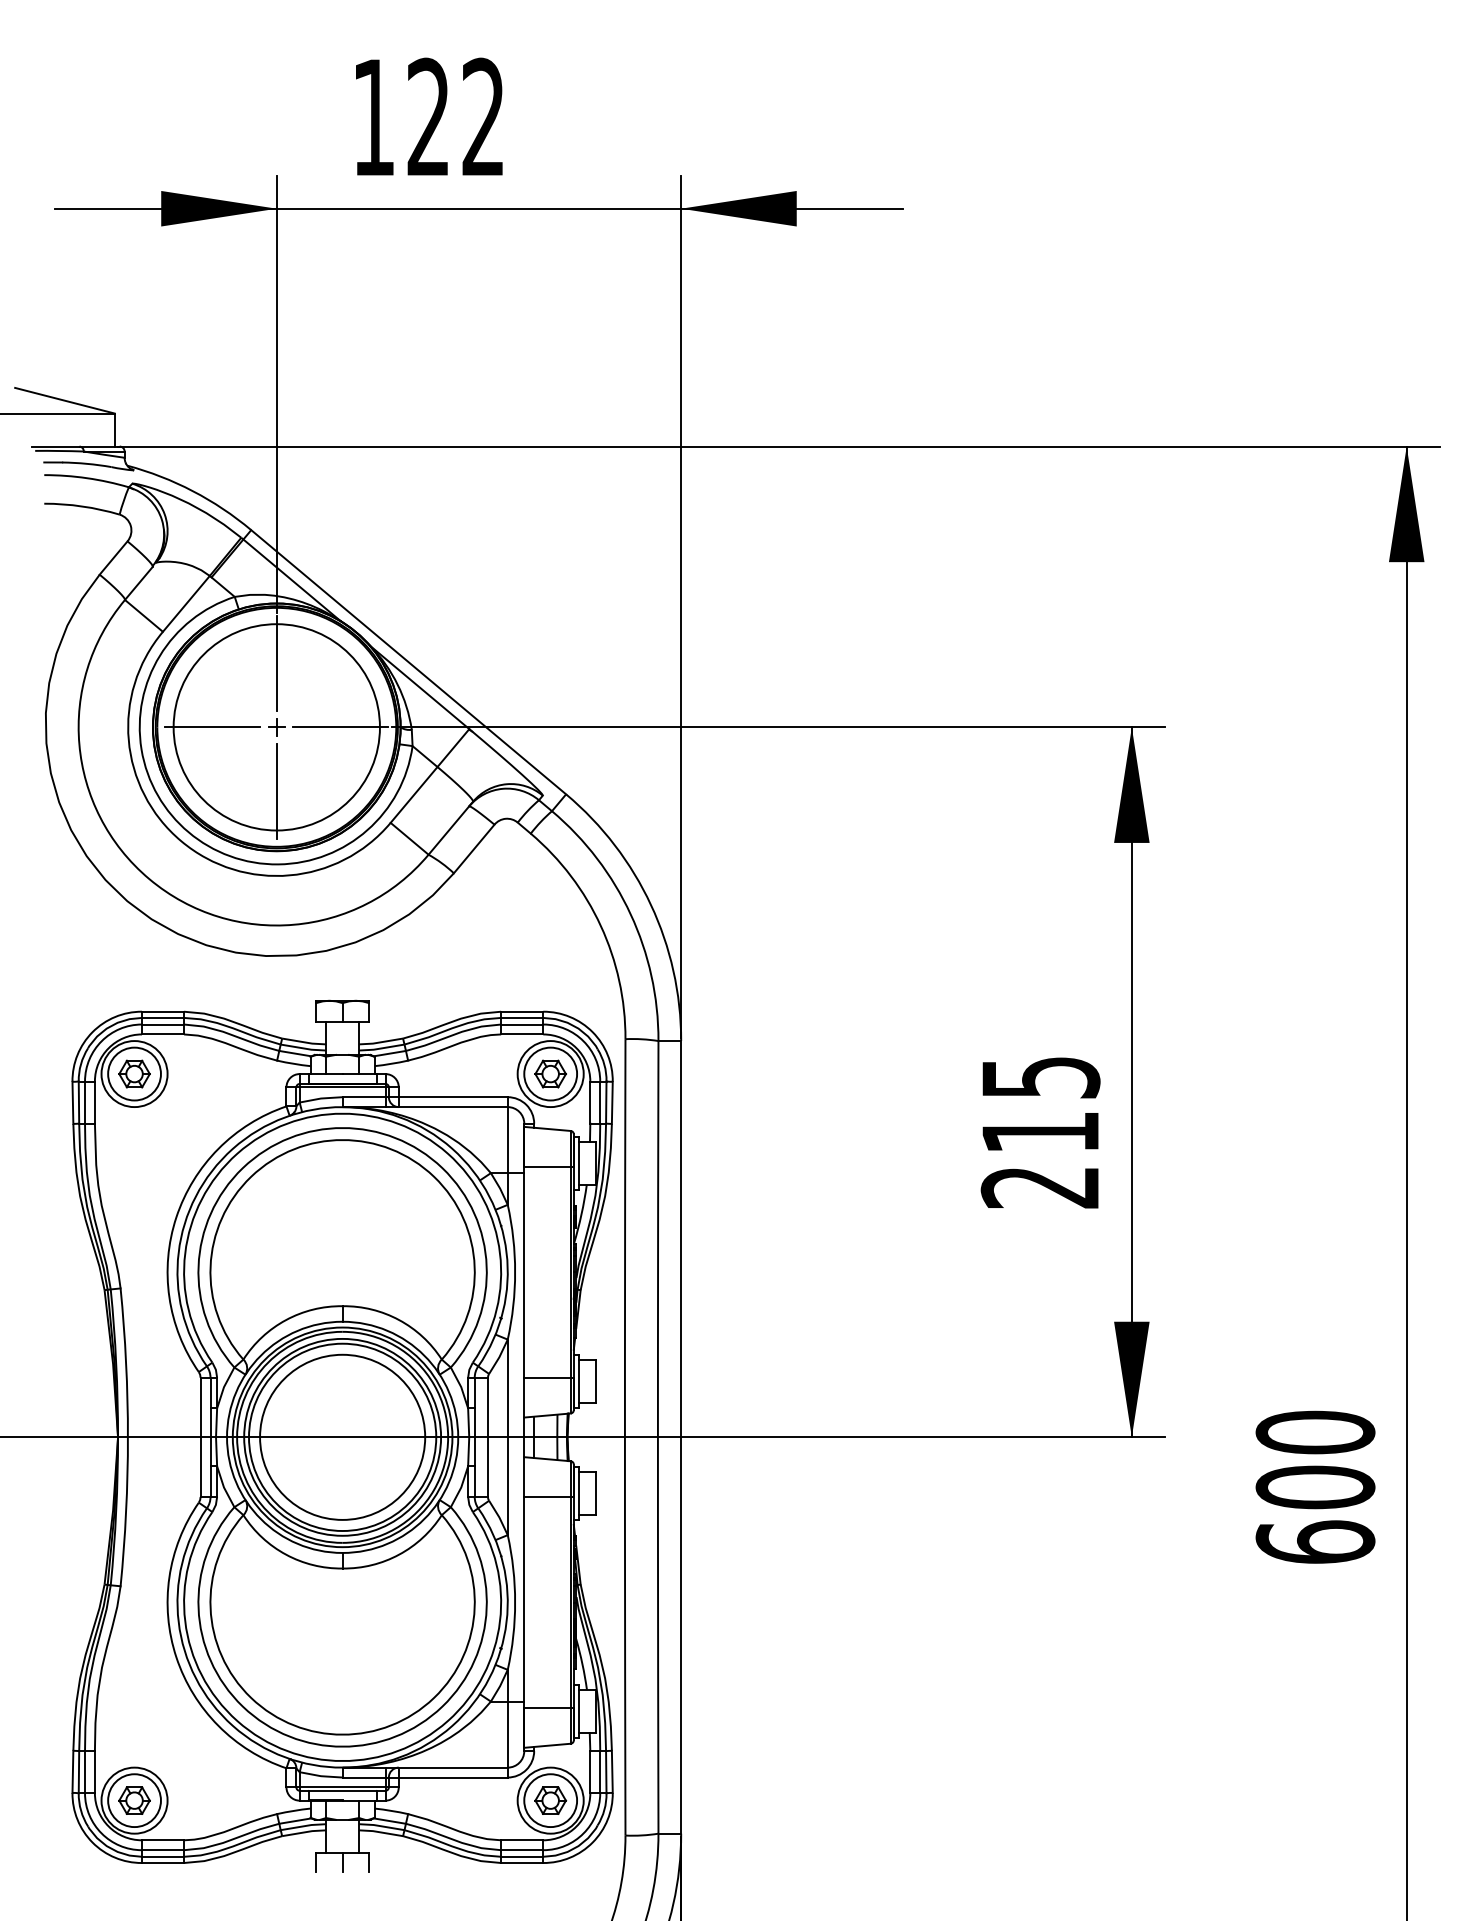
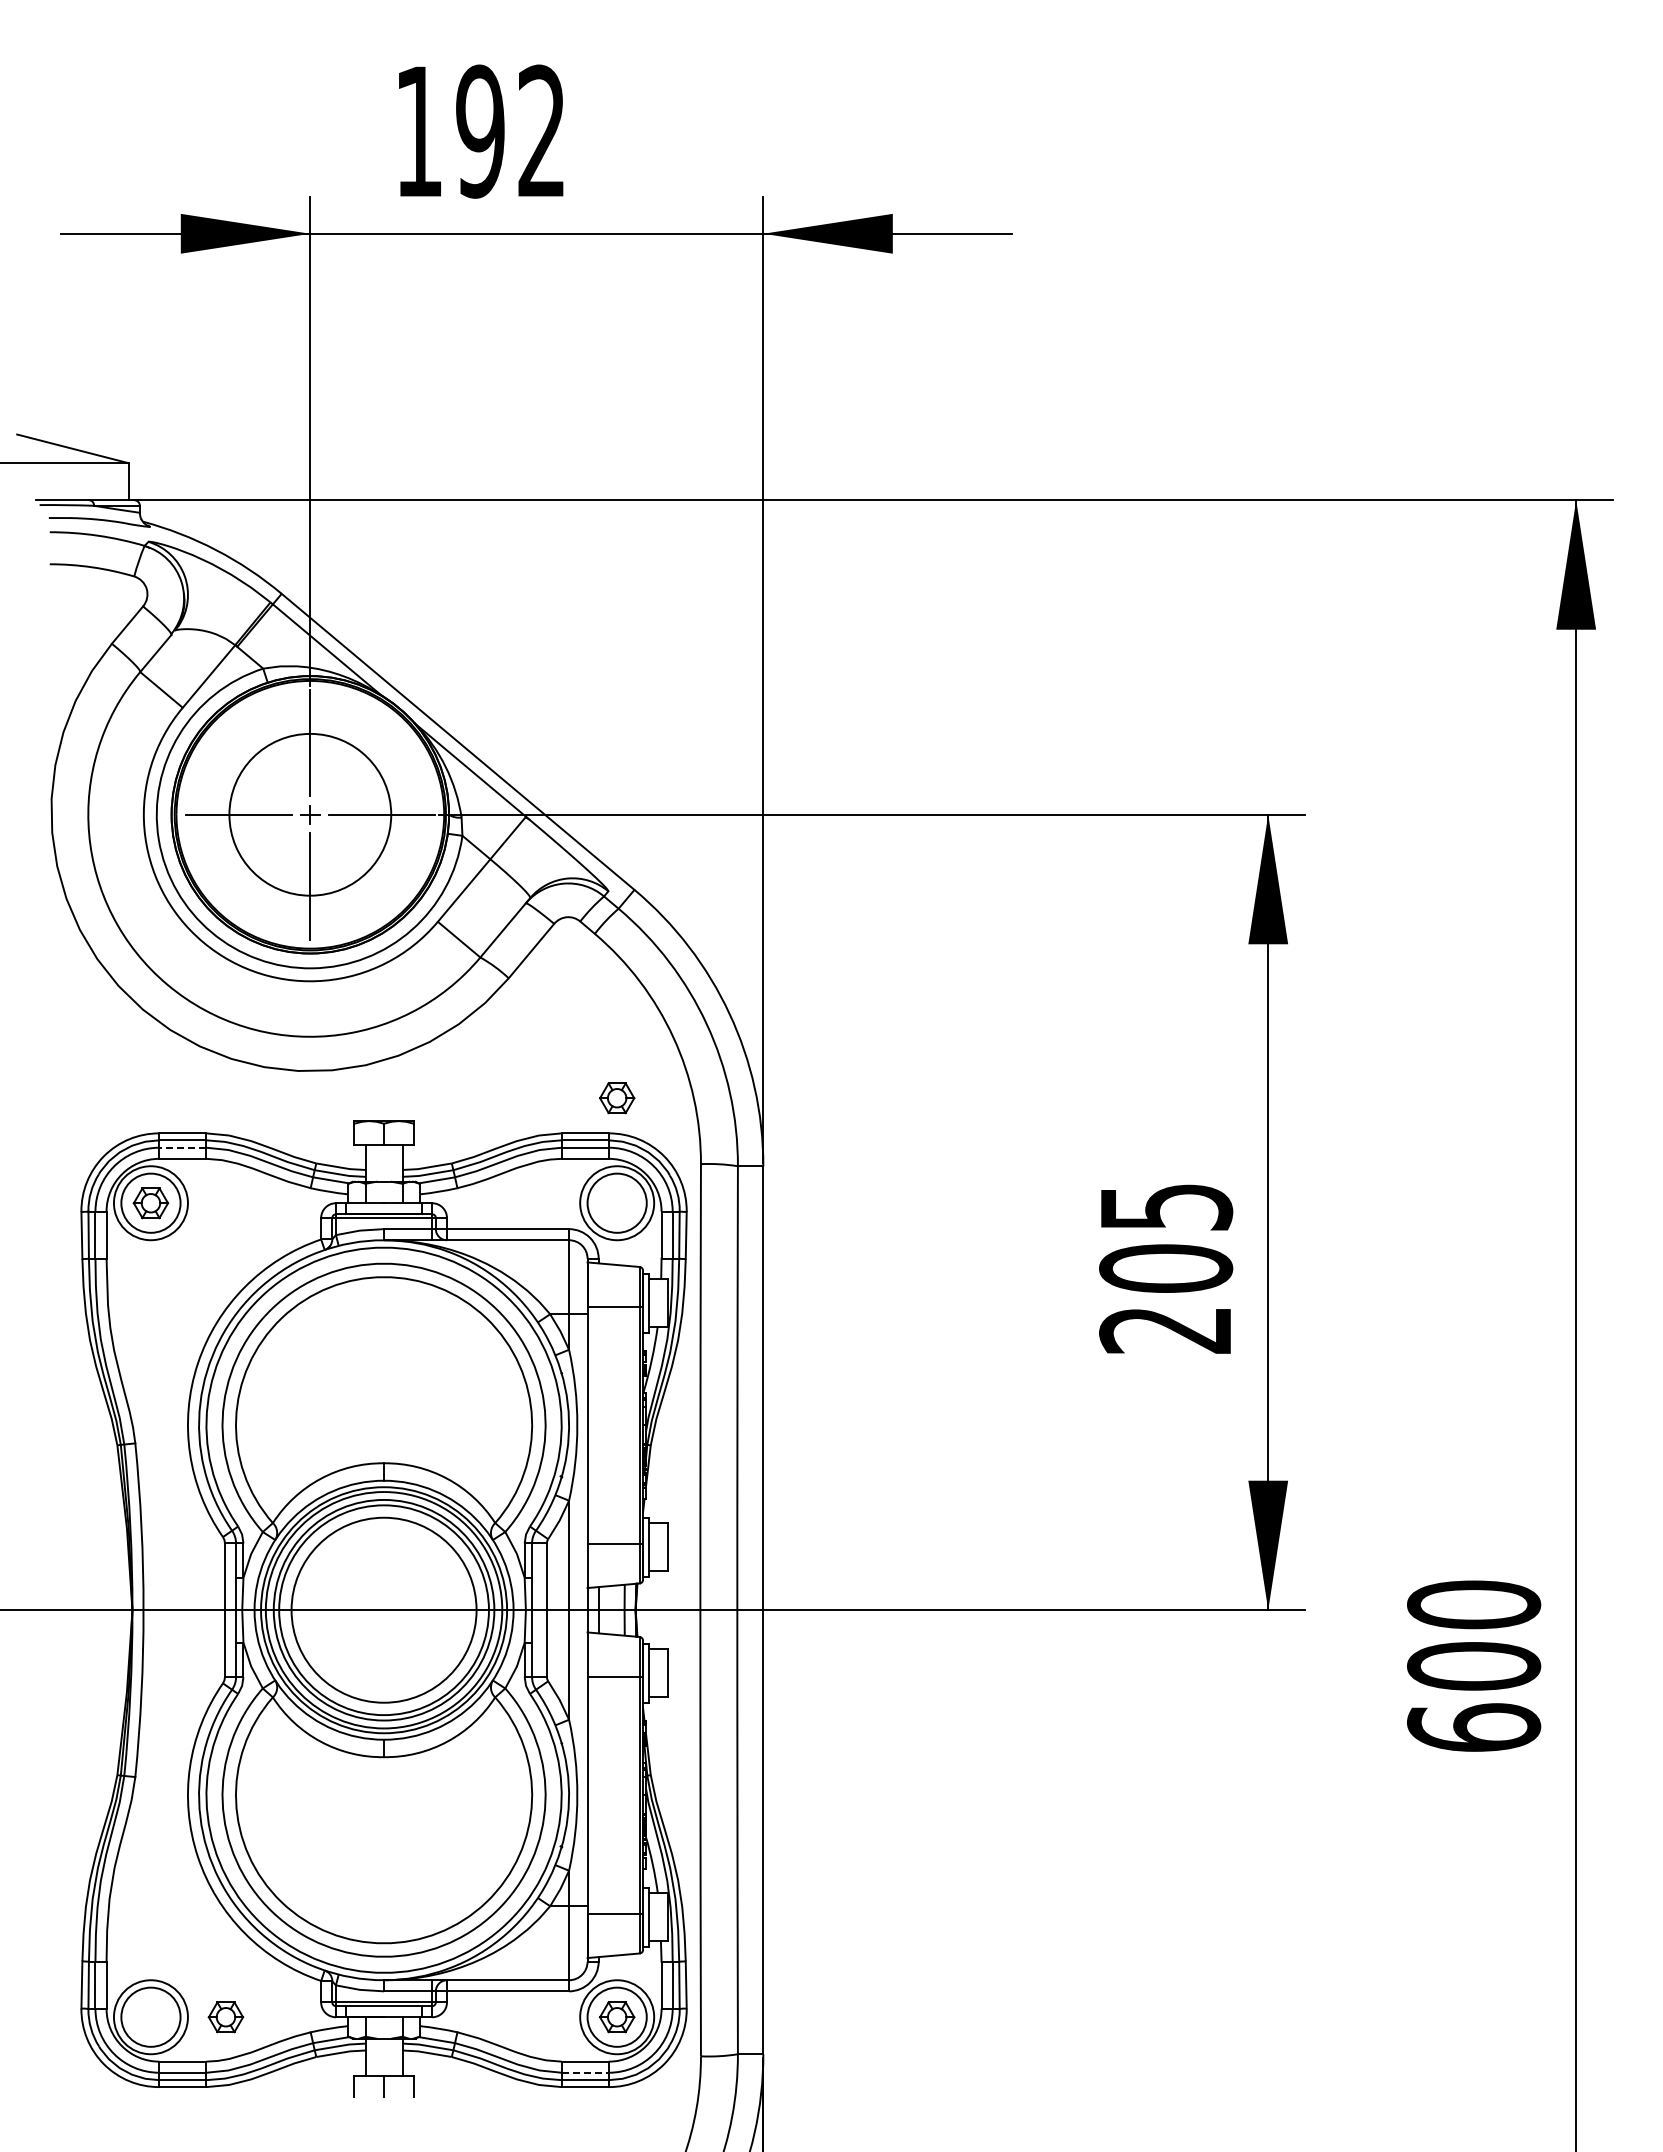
text: (428, 117) -> (480, 131), 122 -> 192
circle: (276, 727) -> (309, 814), size x0.7
line: (162, 1024) -> (182, 1147), solid -> dashed
part: (550, 1074) -> (617, 1098), moved
text: (1041, 1132) -> (1166, 1268), 215 -> 205
part: (134, 1800) -> (225, 2017), moved
line: (522, 1849) -> (585, 2072), solid -> dashed

